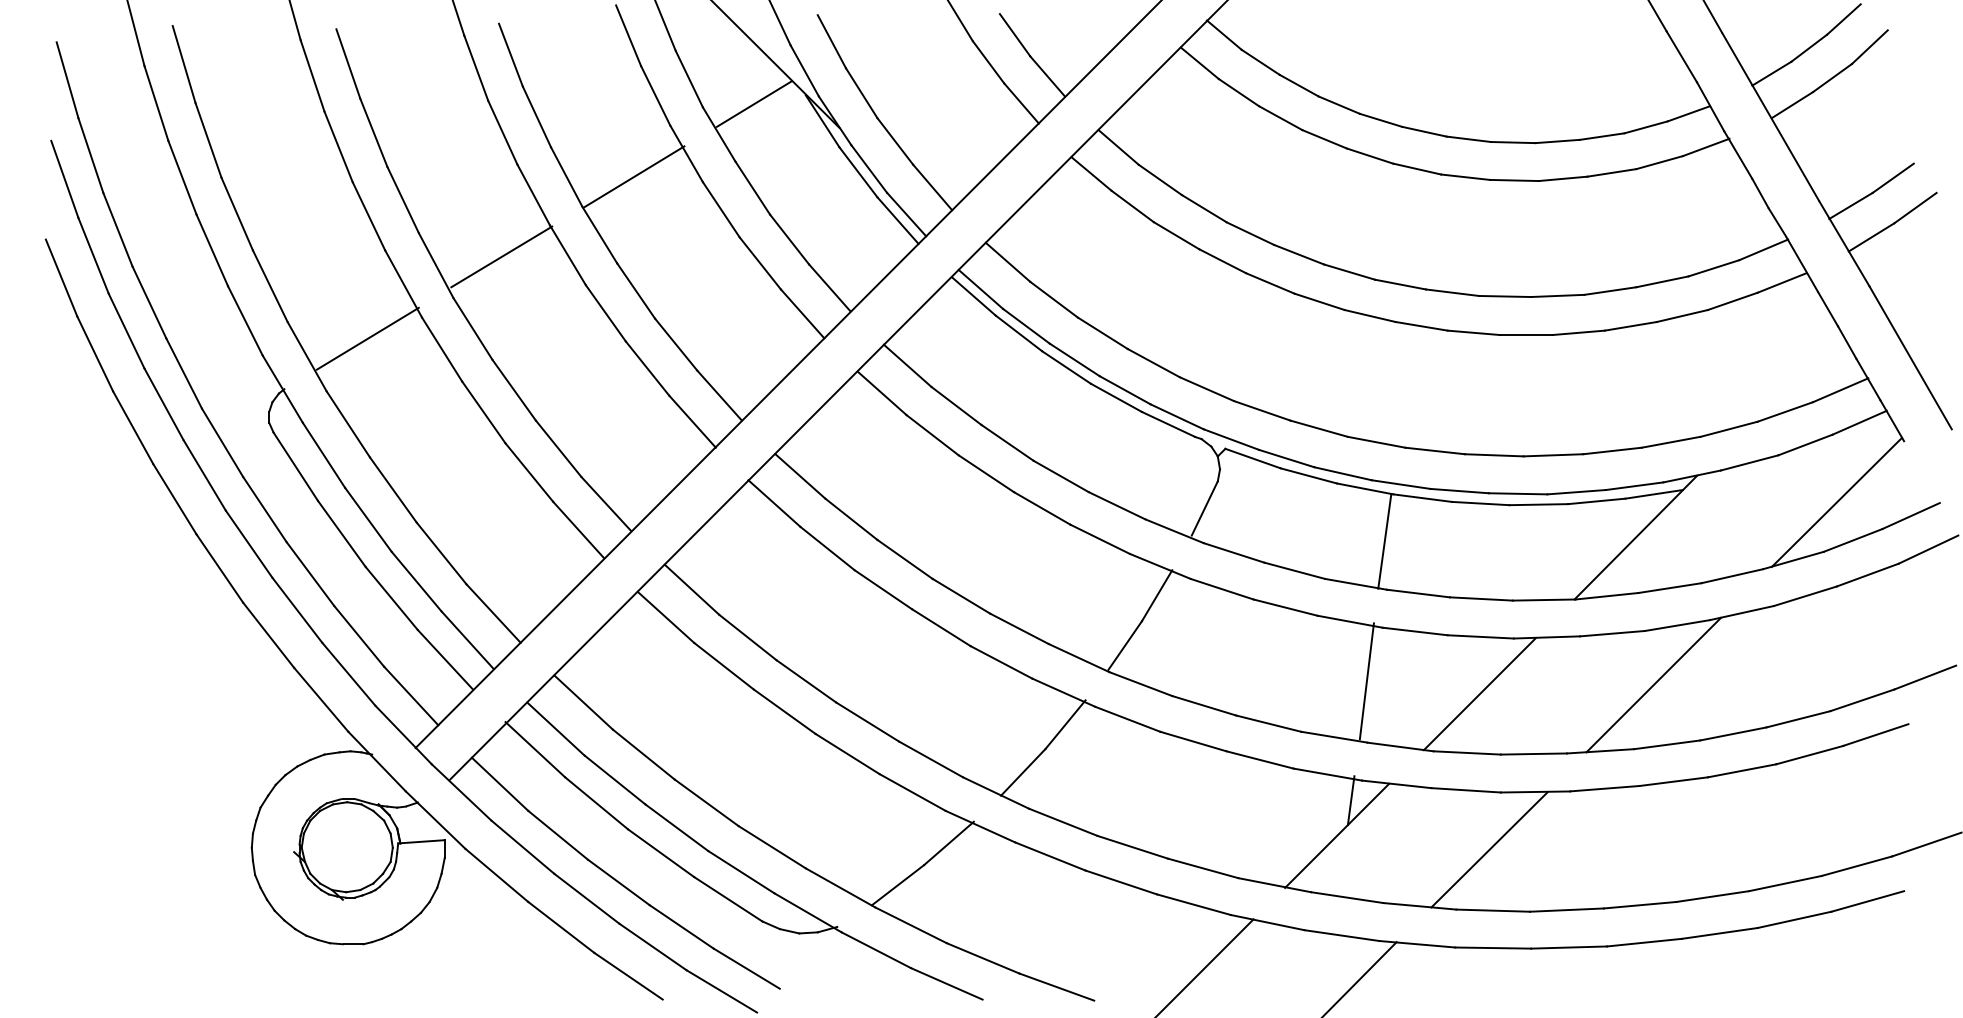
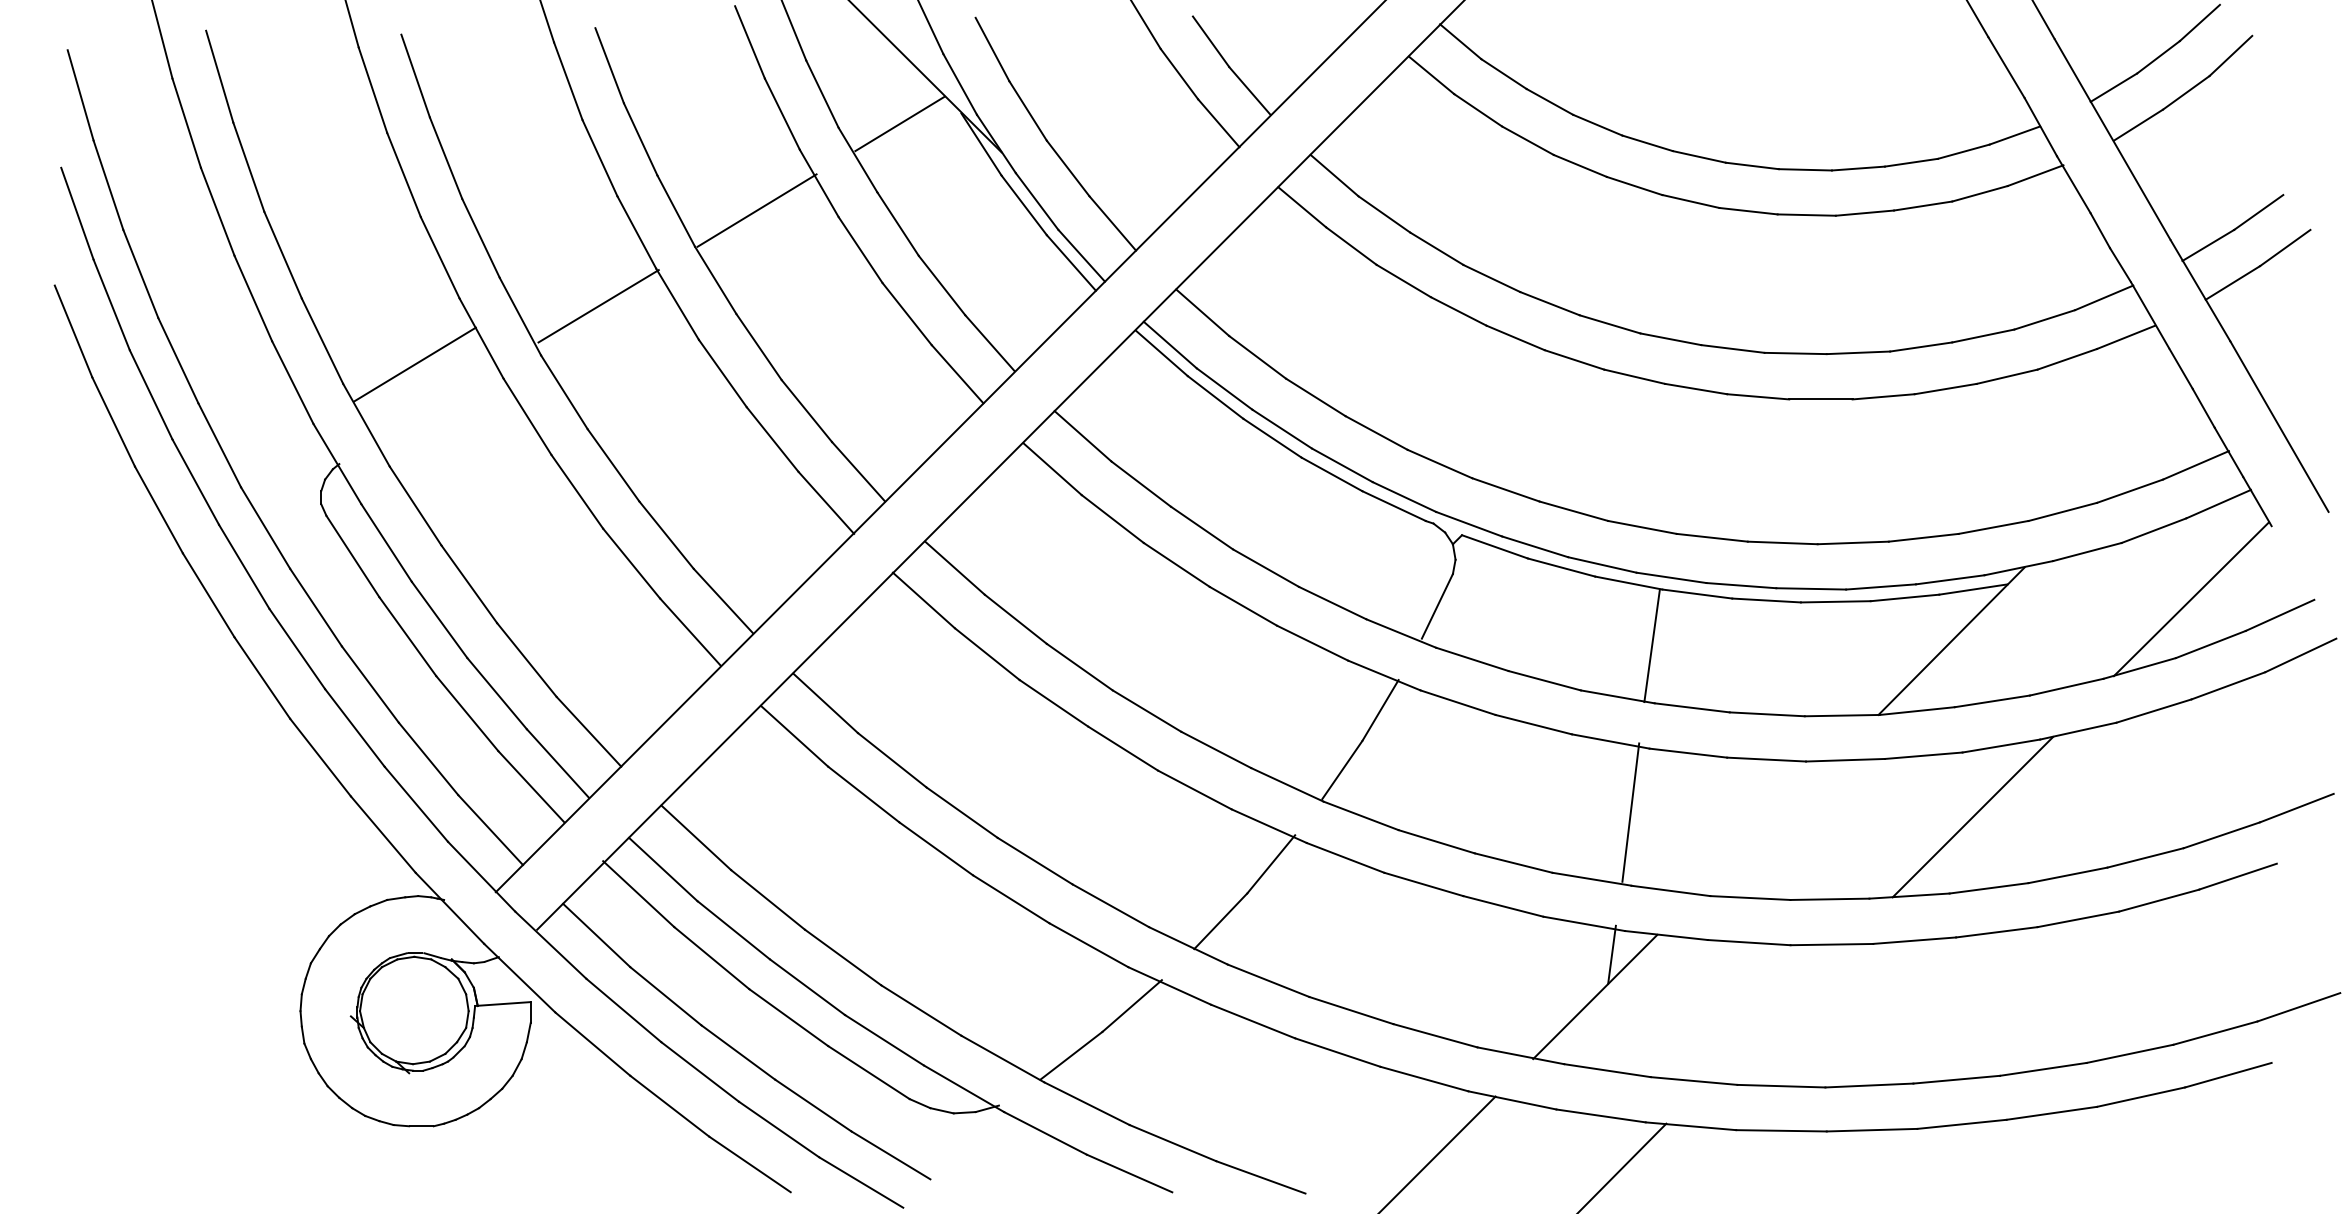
line: (367, 338) -> (414, 364), moved
line: (1479, 694) -> (1765, 828), removed
line: (1489, 849) -> (1777, 1013), removed

